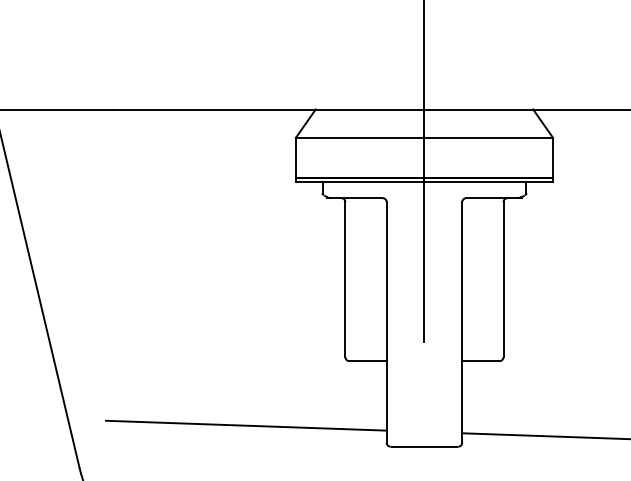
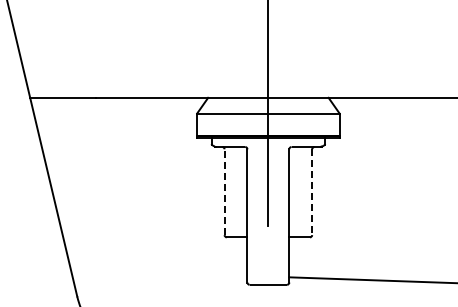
line: (345, 280) -> (224, 192), solid -> dashed
line: (504, 280) -> (312, 192), solid -> dashed
line: (246, 424) -> (169, 272), removed

